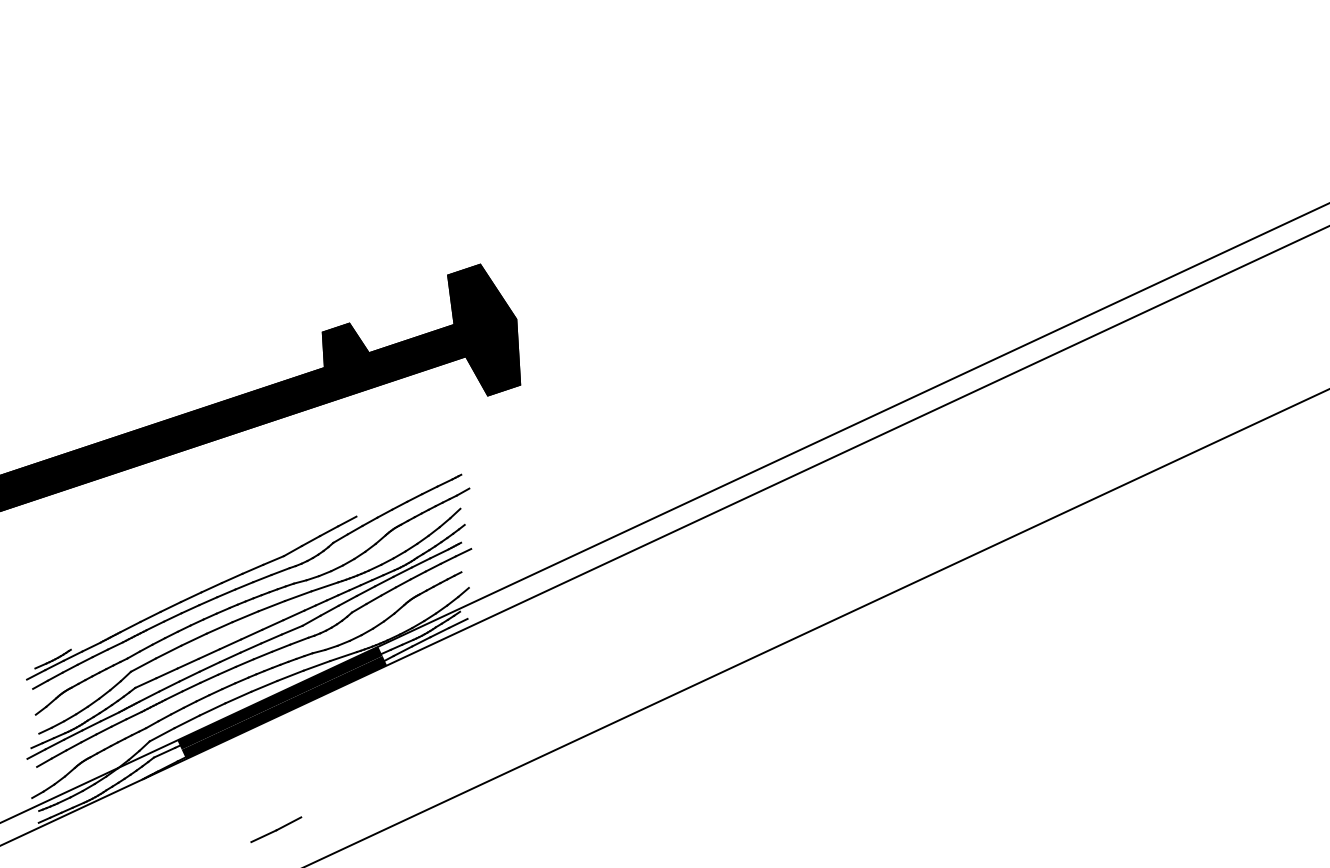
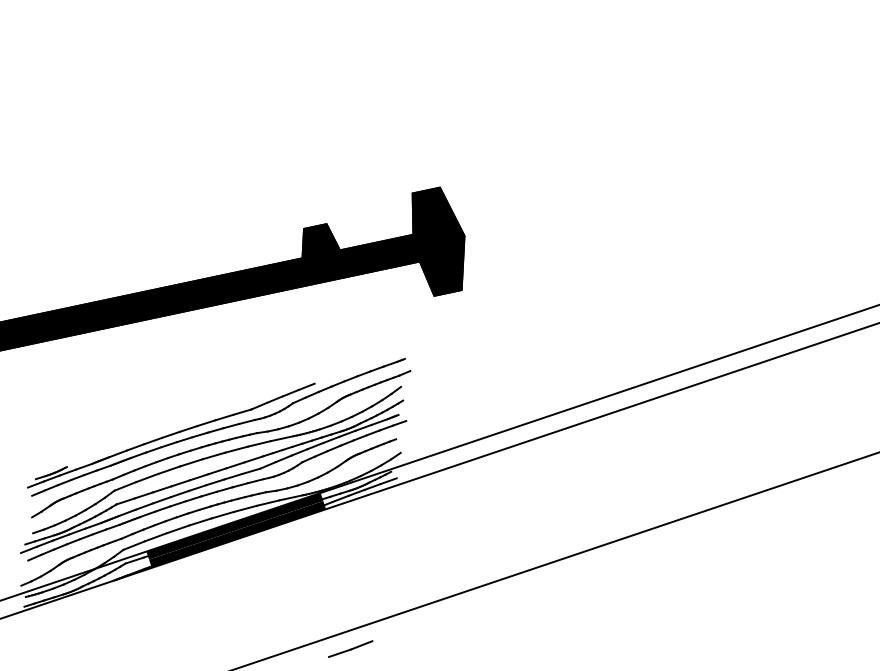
line: (276, 829) -> (350, 648), moved

